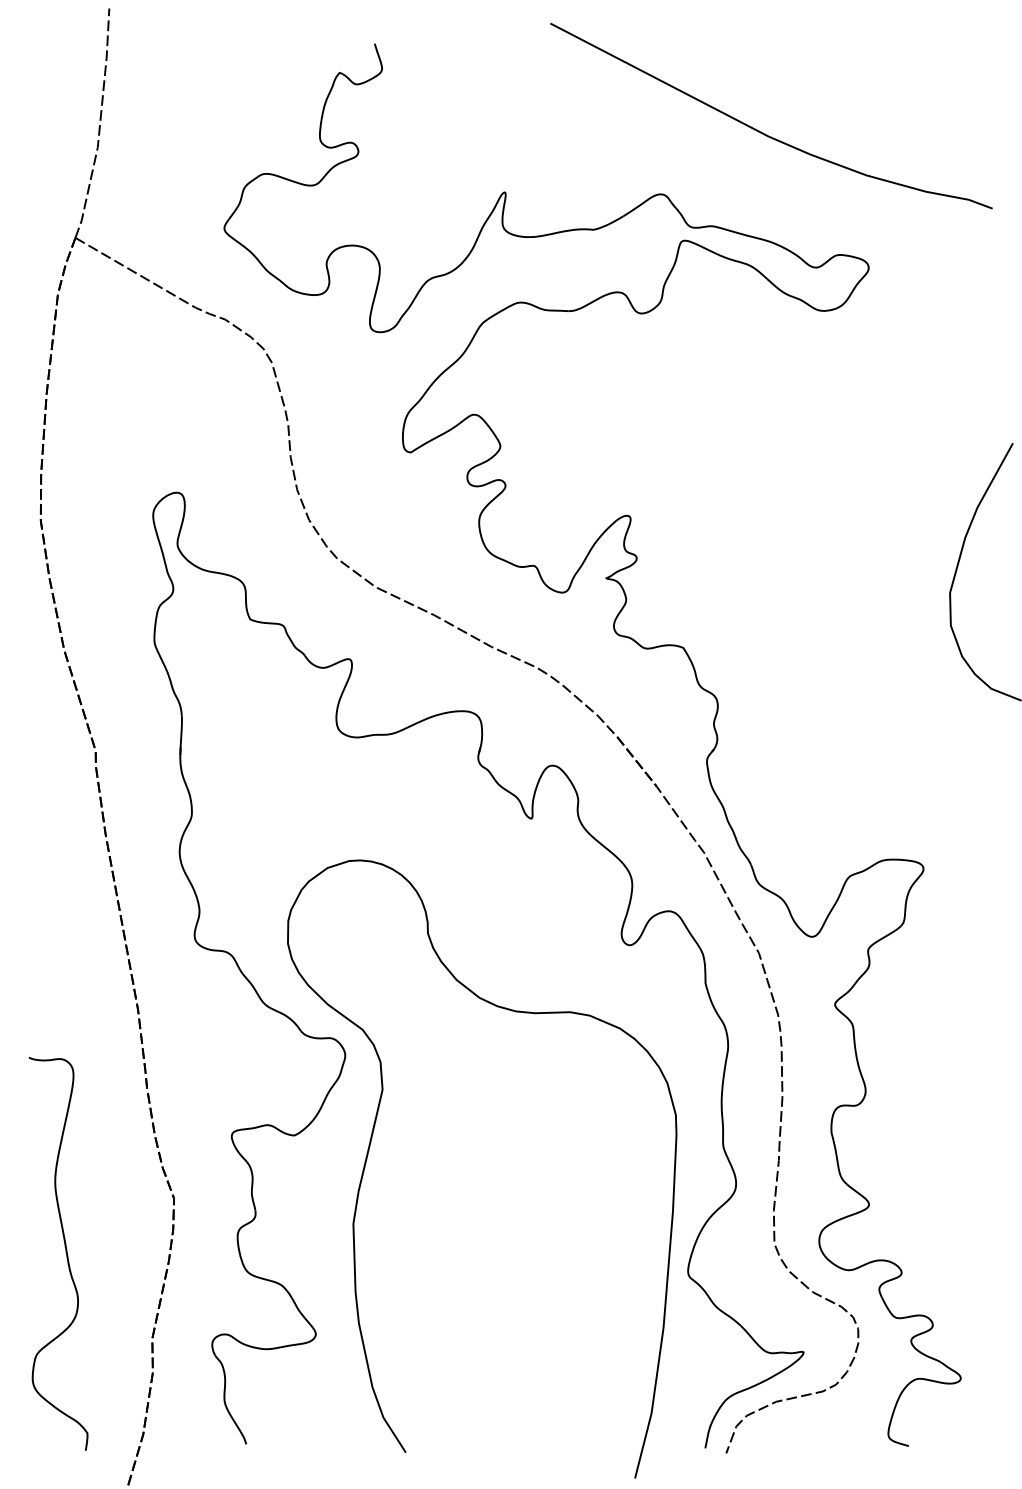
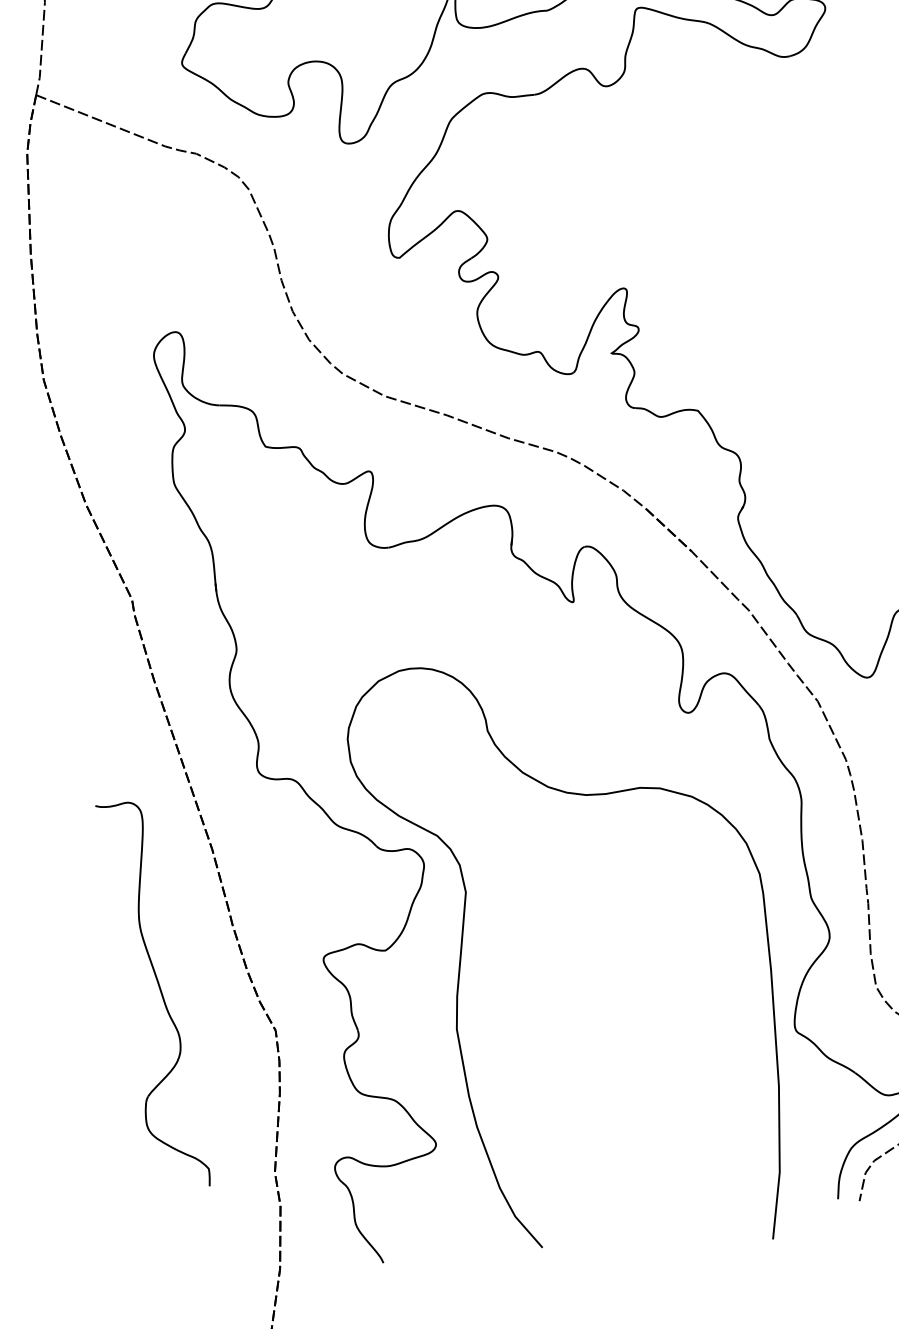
part: (65, 1252) -> (160, 993), moved

